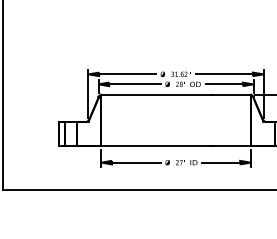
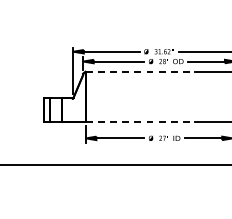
line: (157, 94) -> (141, 71), solid -> dashed
line: (157, 146) -> (141, 122), solid -> dashed

